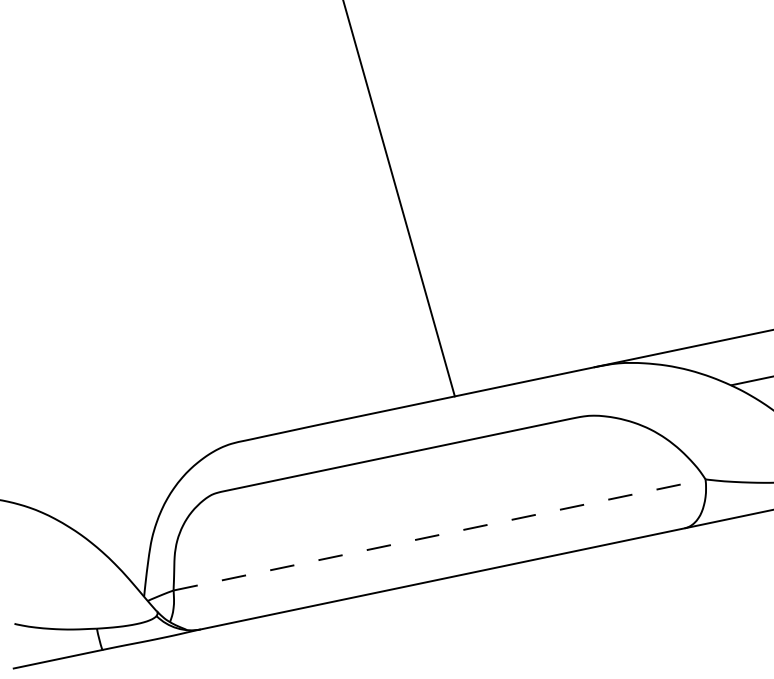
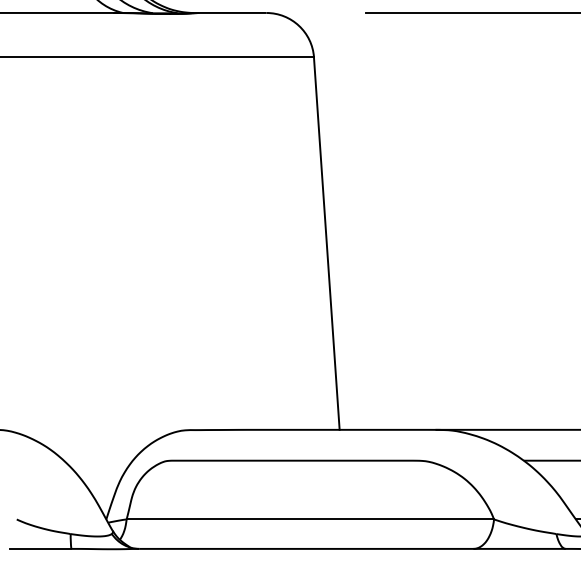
line: (439, 535) -> (310, 519), dashed -> solid

